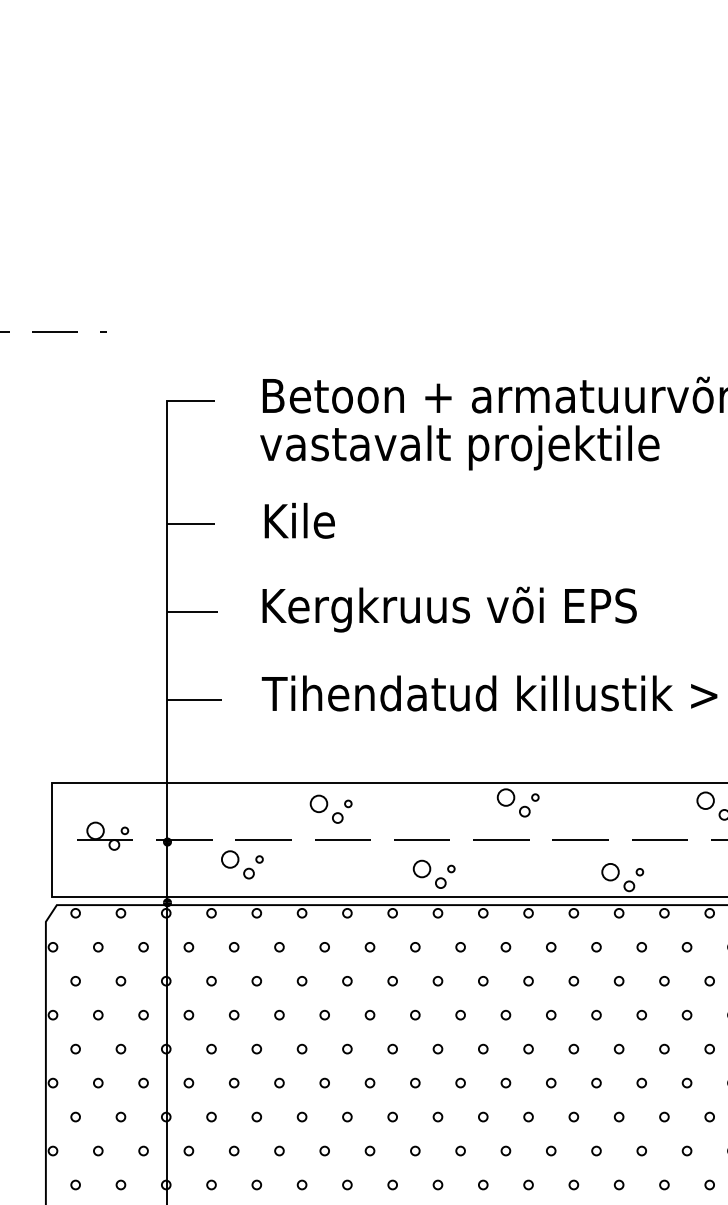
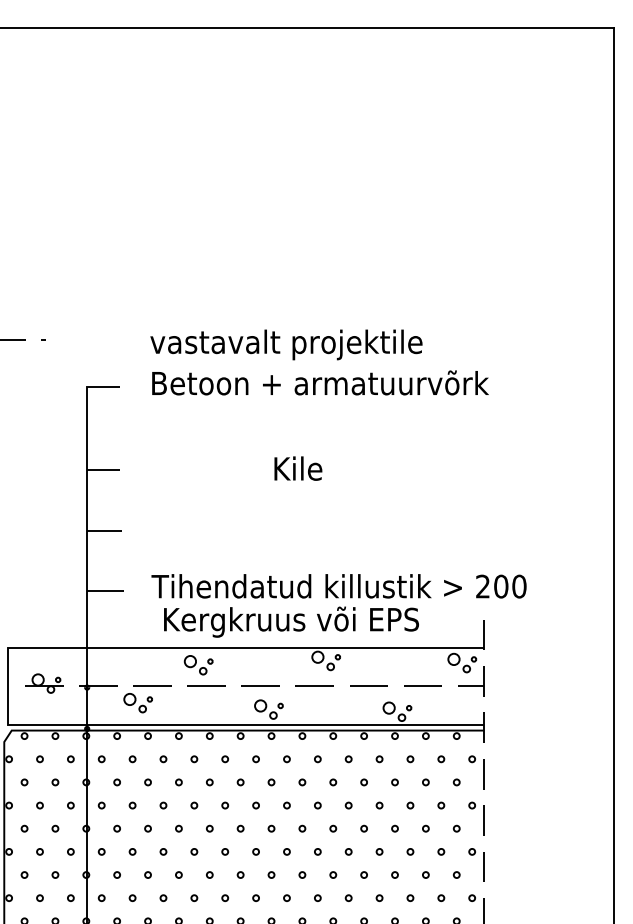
text: (459, 447) -> (286, 344), moved
text: (300, 520) -> (298, 468), moved
text: (449, 608) -> (291, 621), moved

